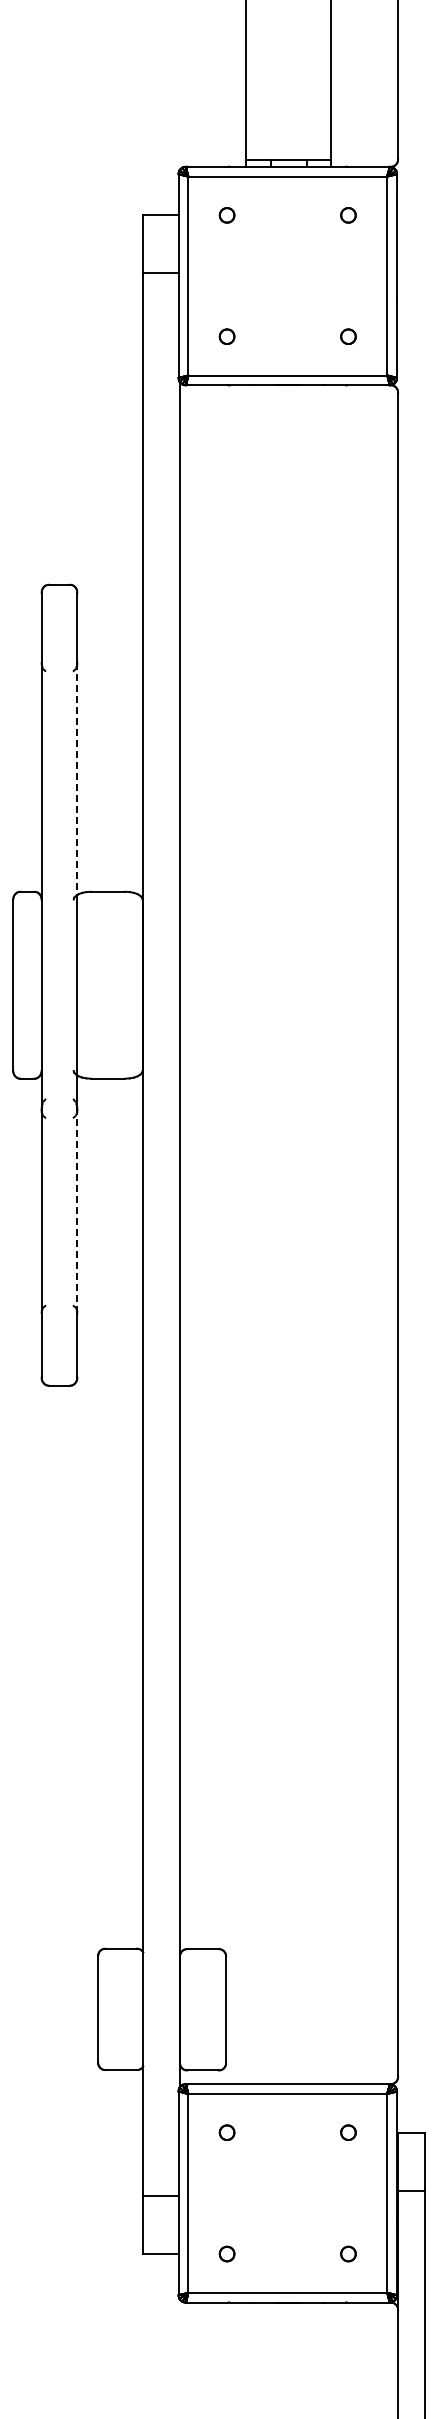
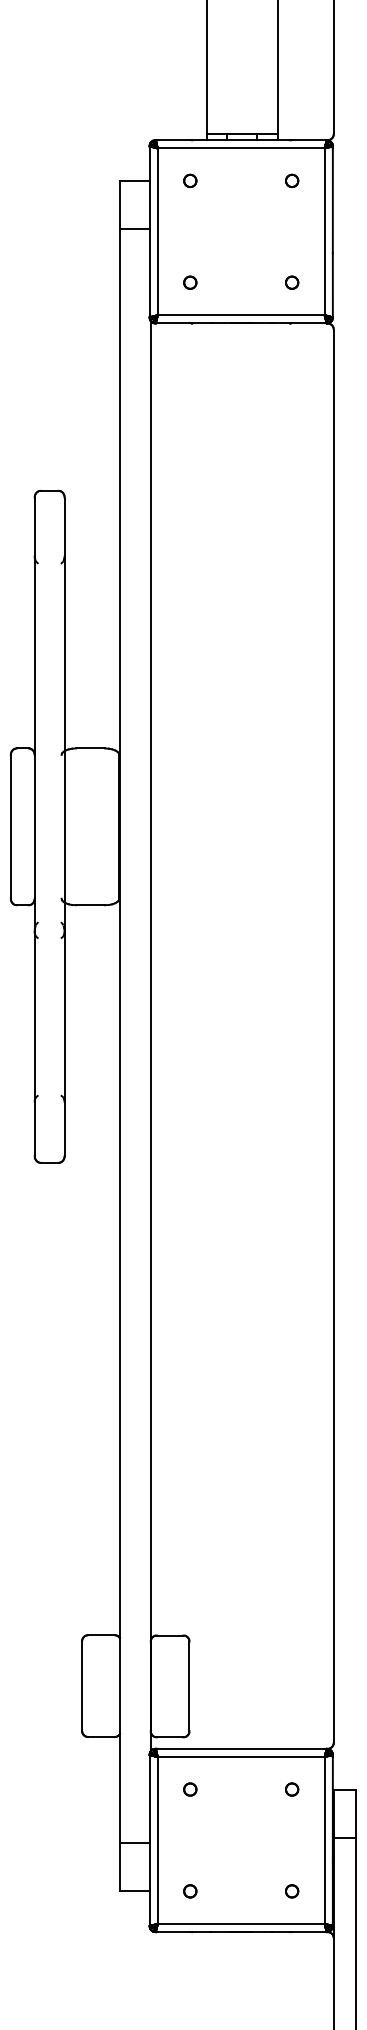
line: (77, 779) -> (64, 654), dashed -> solid
line: (77, 1211) -> (64, 1016), dashed -> solid

